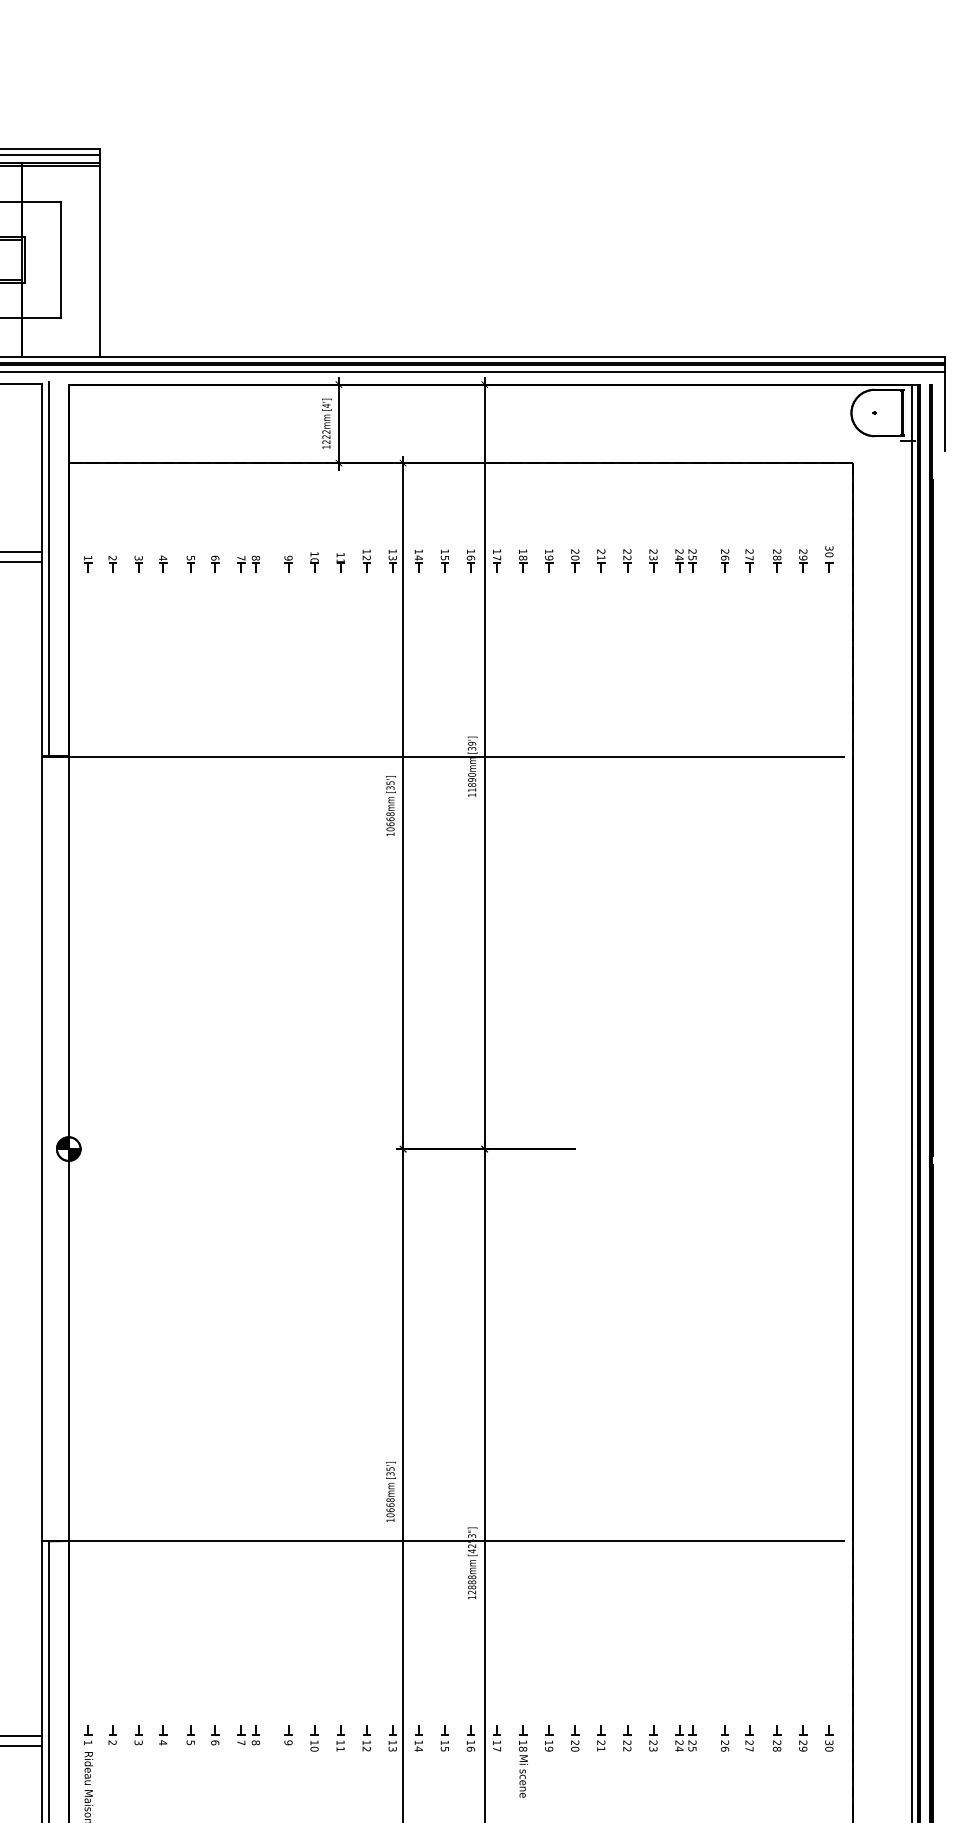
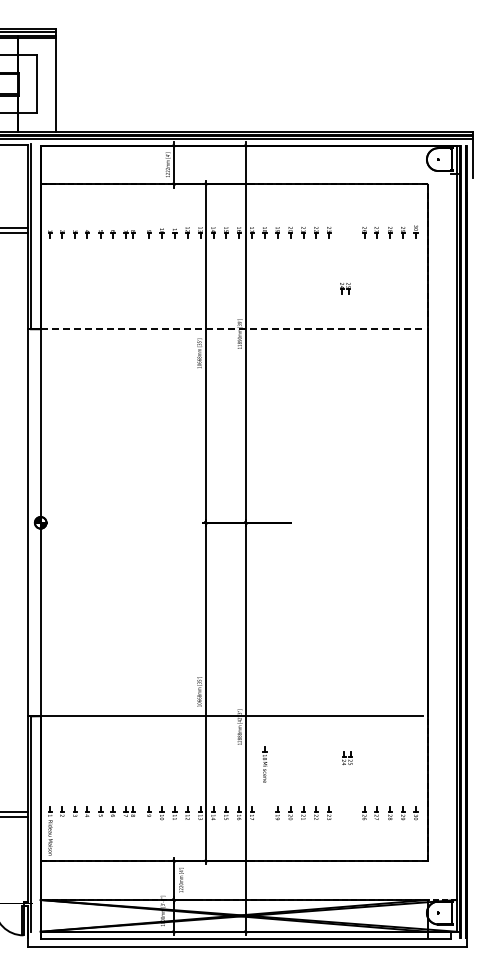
part: (686, 560) -> (345, 288), moved
line: (457, 757) -> (232, 329), solid -> dashed
part: (686, 1738) -> (347, 758), moved
part: (522, 1760) -> (264, 764), moved

